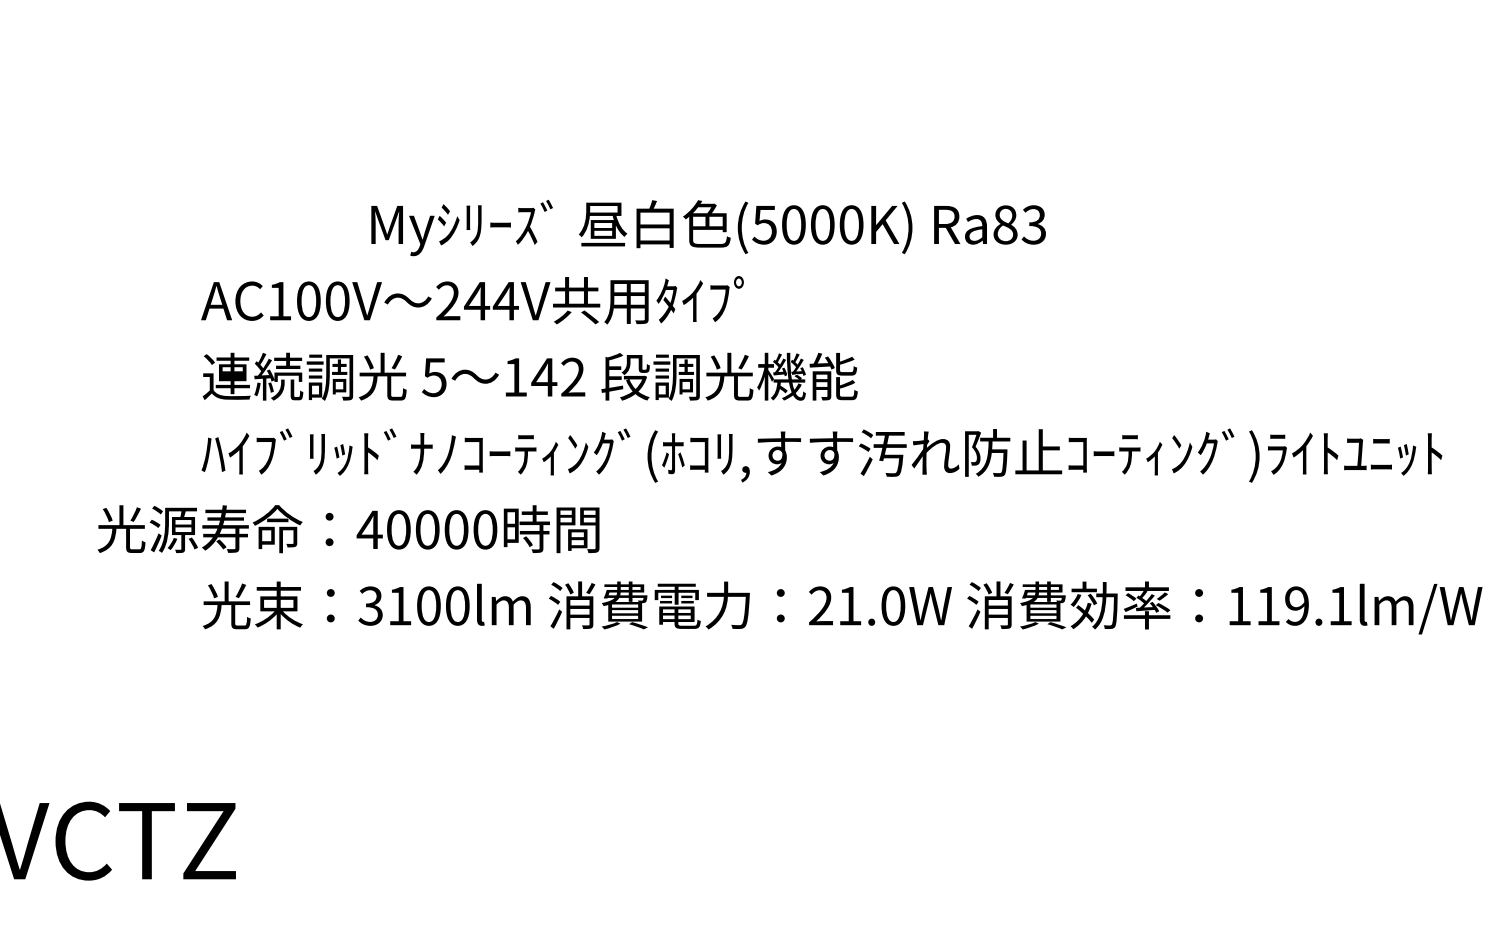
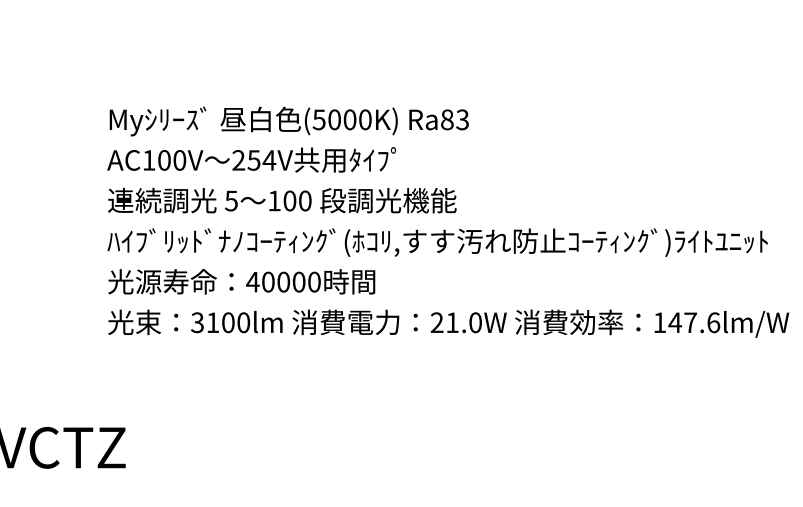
text: (707, 228) -> (288, 121), moved
text: (475, 301) -> (253, 160), 244V -> 254V
text: (556, 376) -> (296, 200), 142 -> 100
text: (348, 528) -> (241, 281), moved
text: (1304, 605) -> (694, 322), 119.1lm/W -> 147.6lm/W

